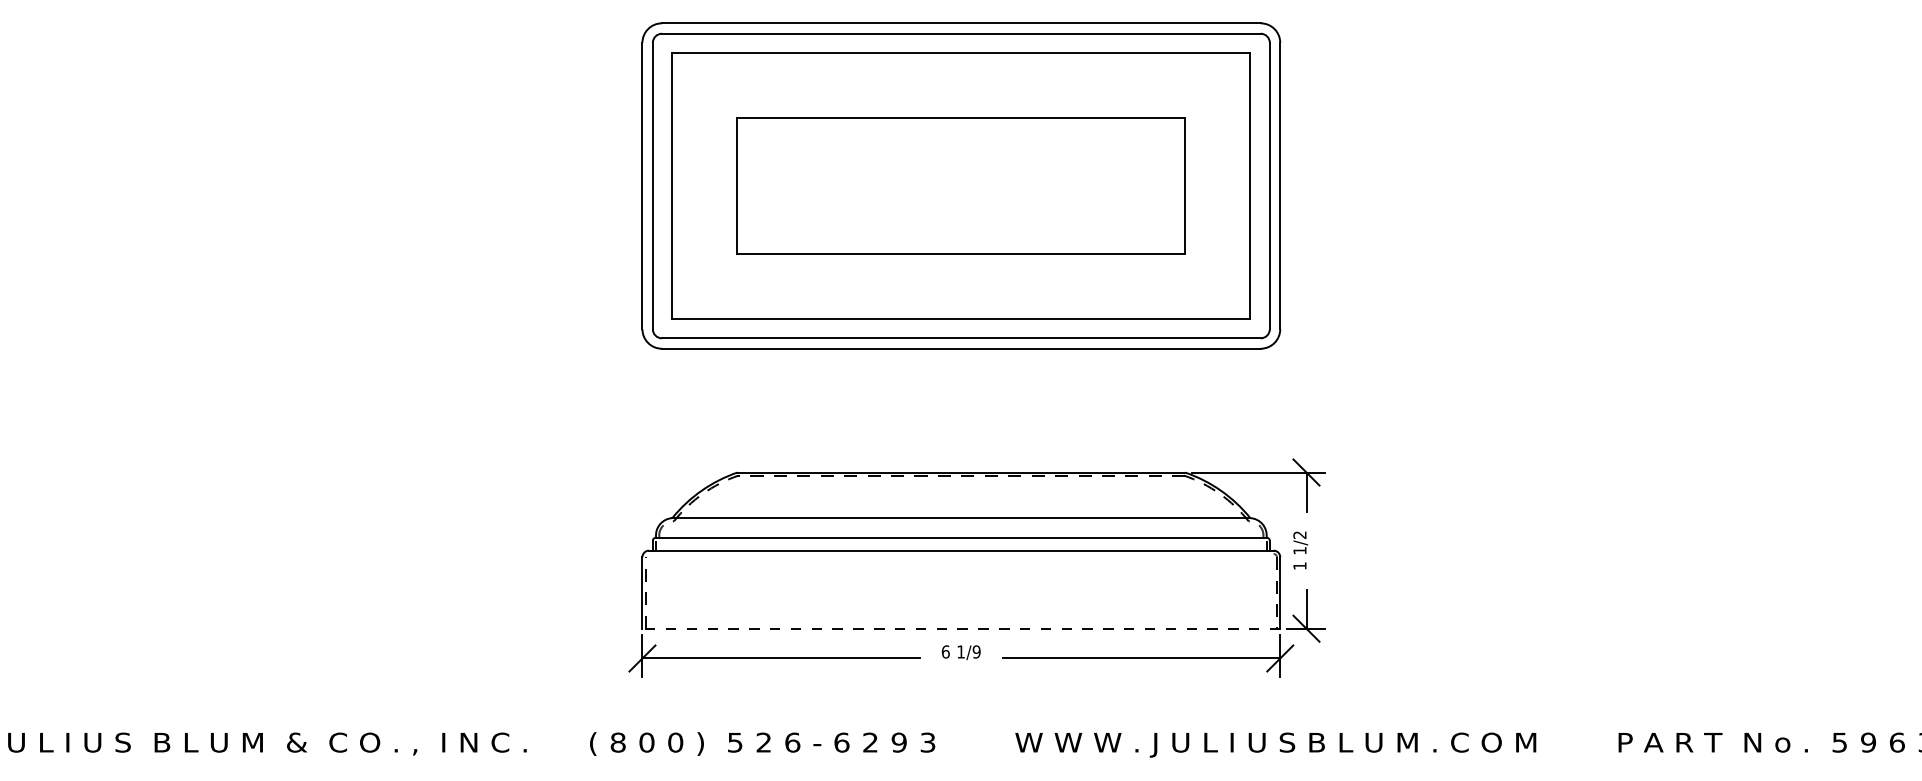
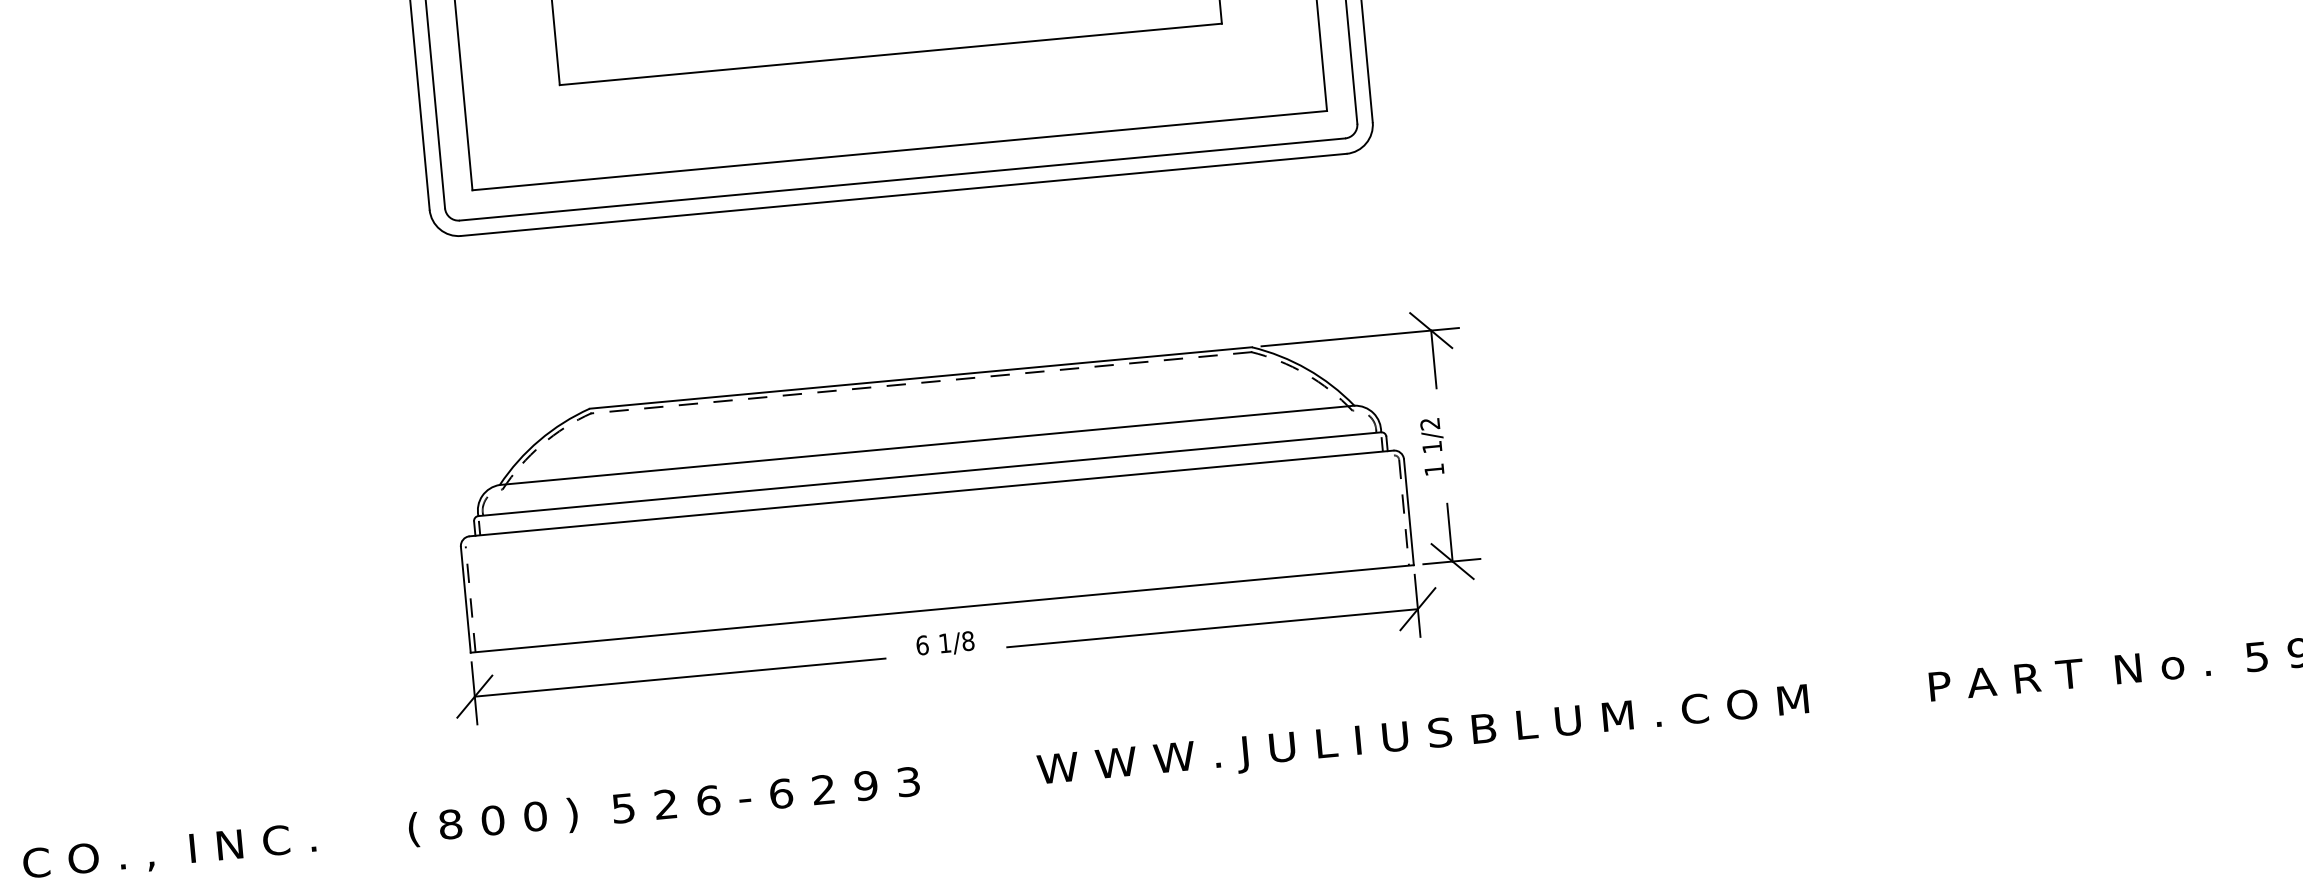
line: (961, 628) -> (942, 608), dashed -> solid
text: (976, 651) -> (967, 640), 1/9 -> 1/8

